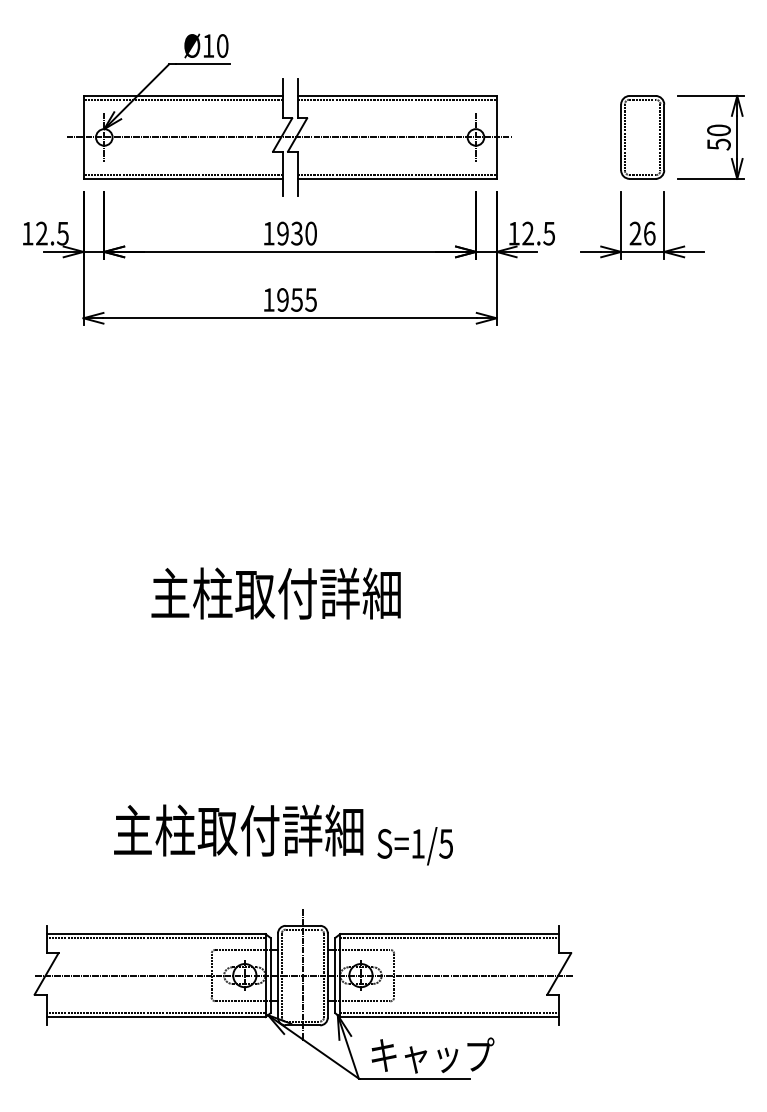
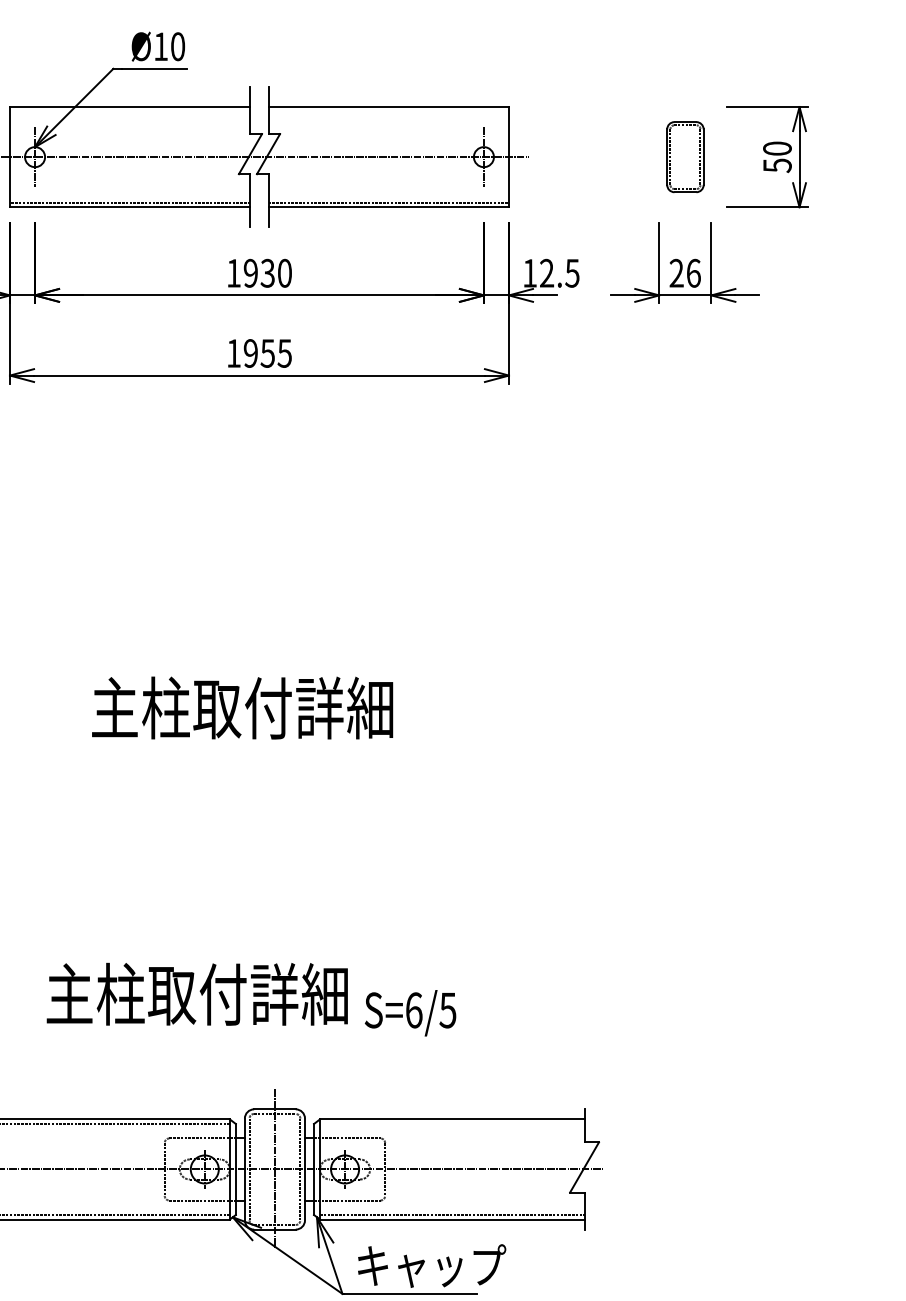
line: (182, 99) -> (129, 111), removed
line: (396, 99) -> (387, 111), removed
part: (642, 137) -> (685, 157), size x0.7
text: (418, 843) -> (414, 1009), S=1/5 -> S=6/5
line: (449, 937) -> (451, 1123), removed

